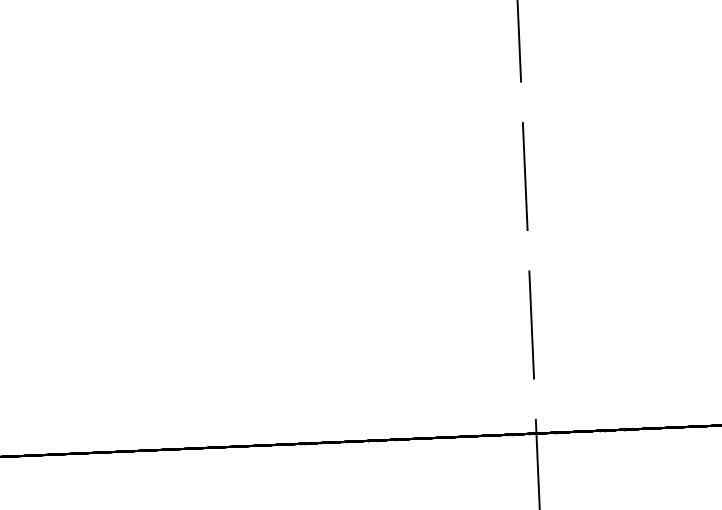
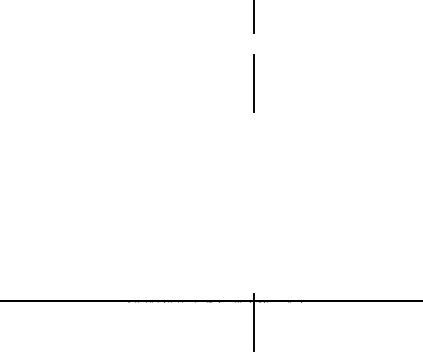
line: (524, 175) -> (253, 162), removed
line: (531, 324) -> (253, 242), removed

